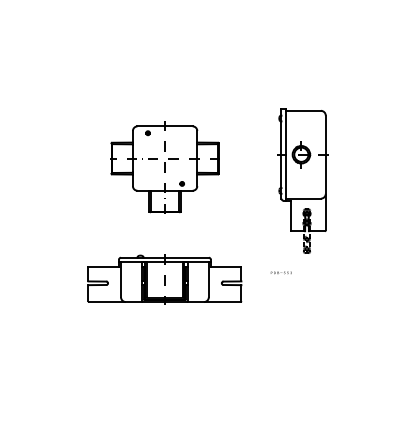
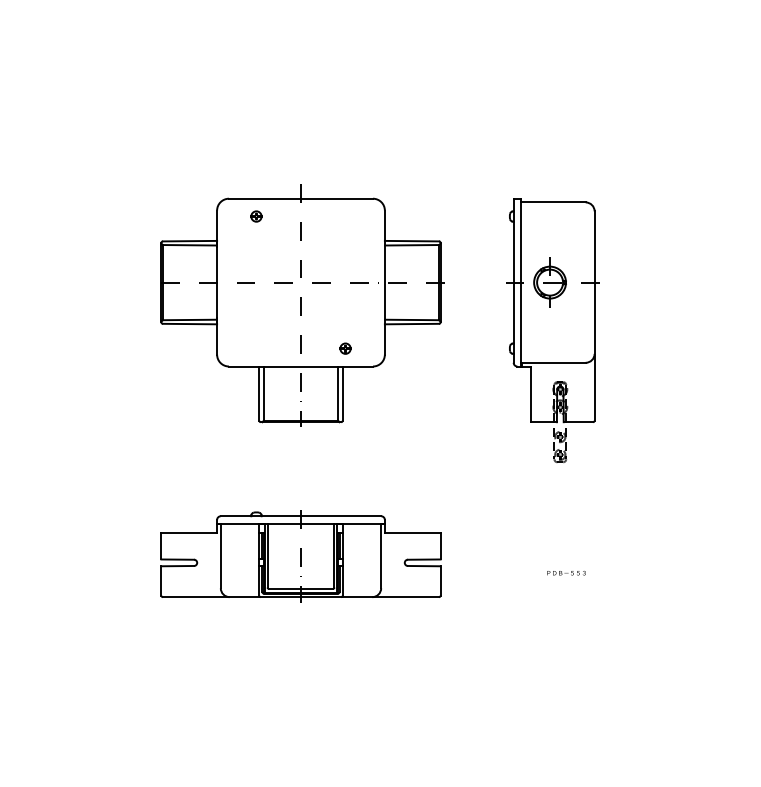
part: (165, 167) -> (302, 305), size x1.43
text: (280, 272) -> (564, 572), moved
part: (164, 279) -> (300, 555), moved

